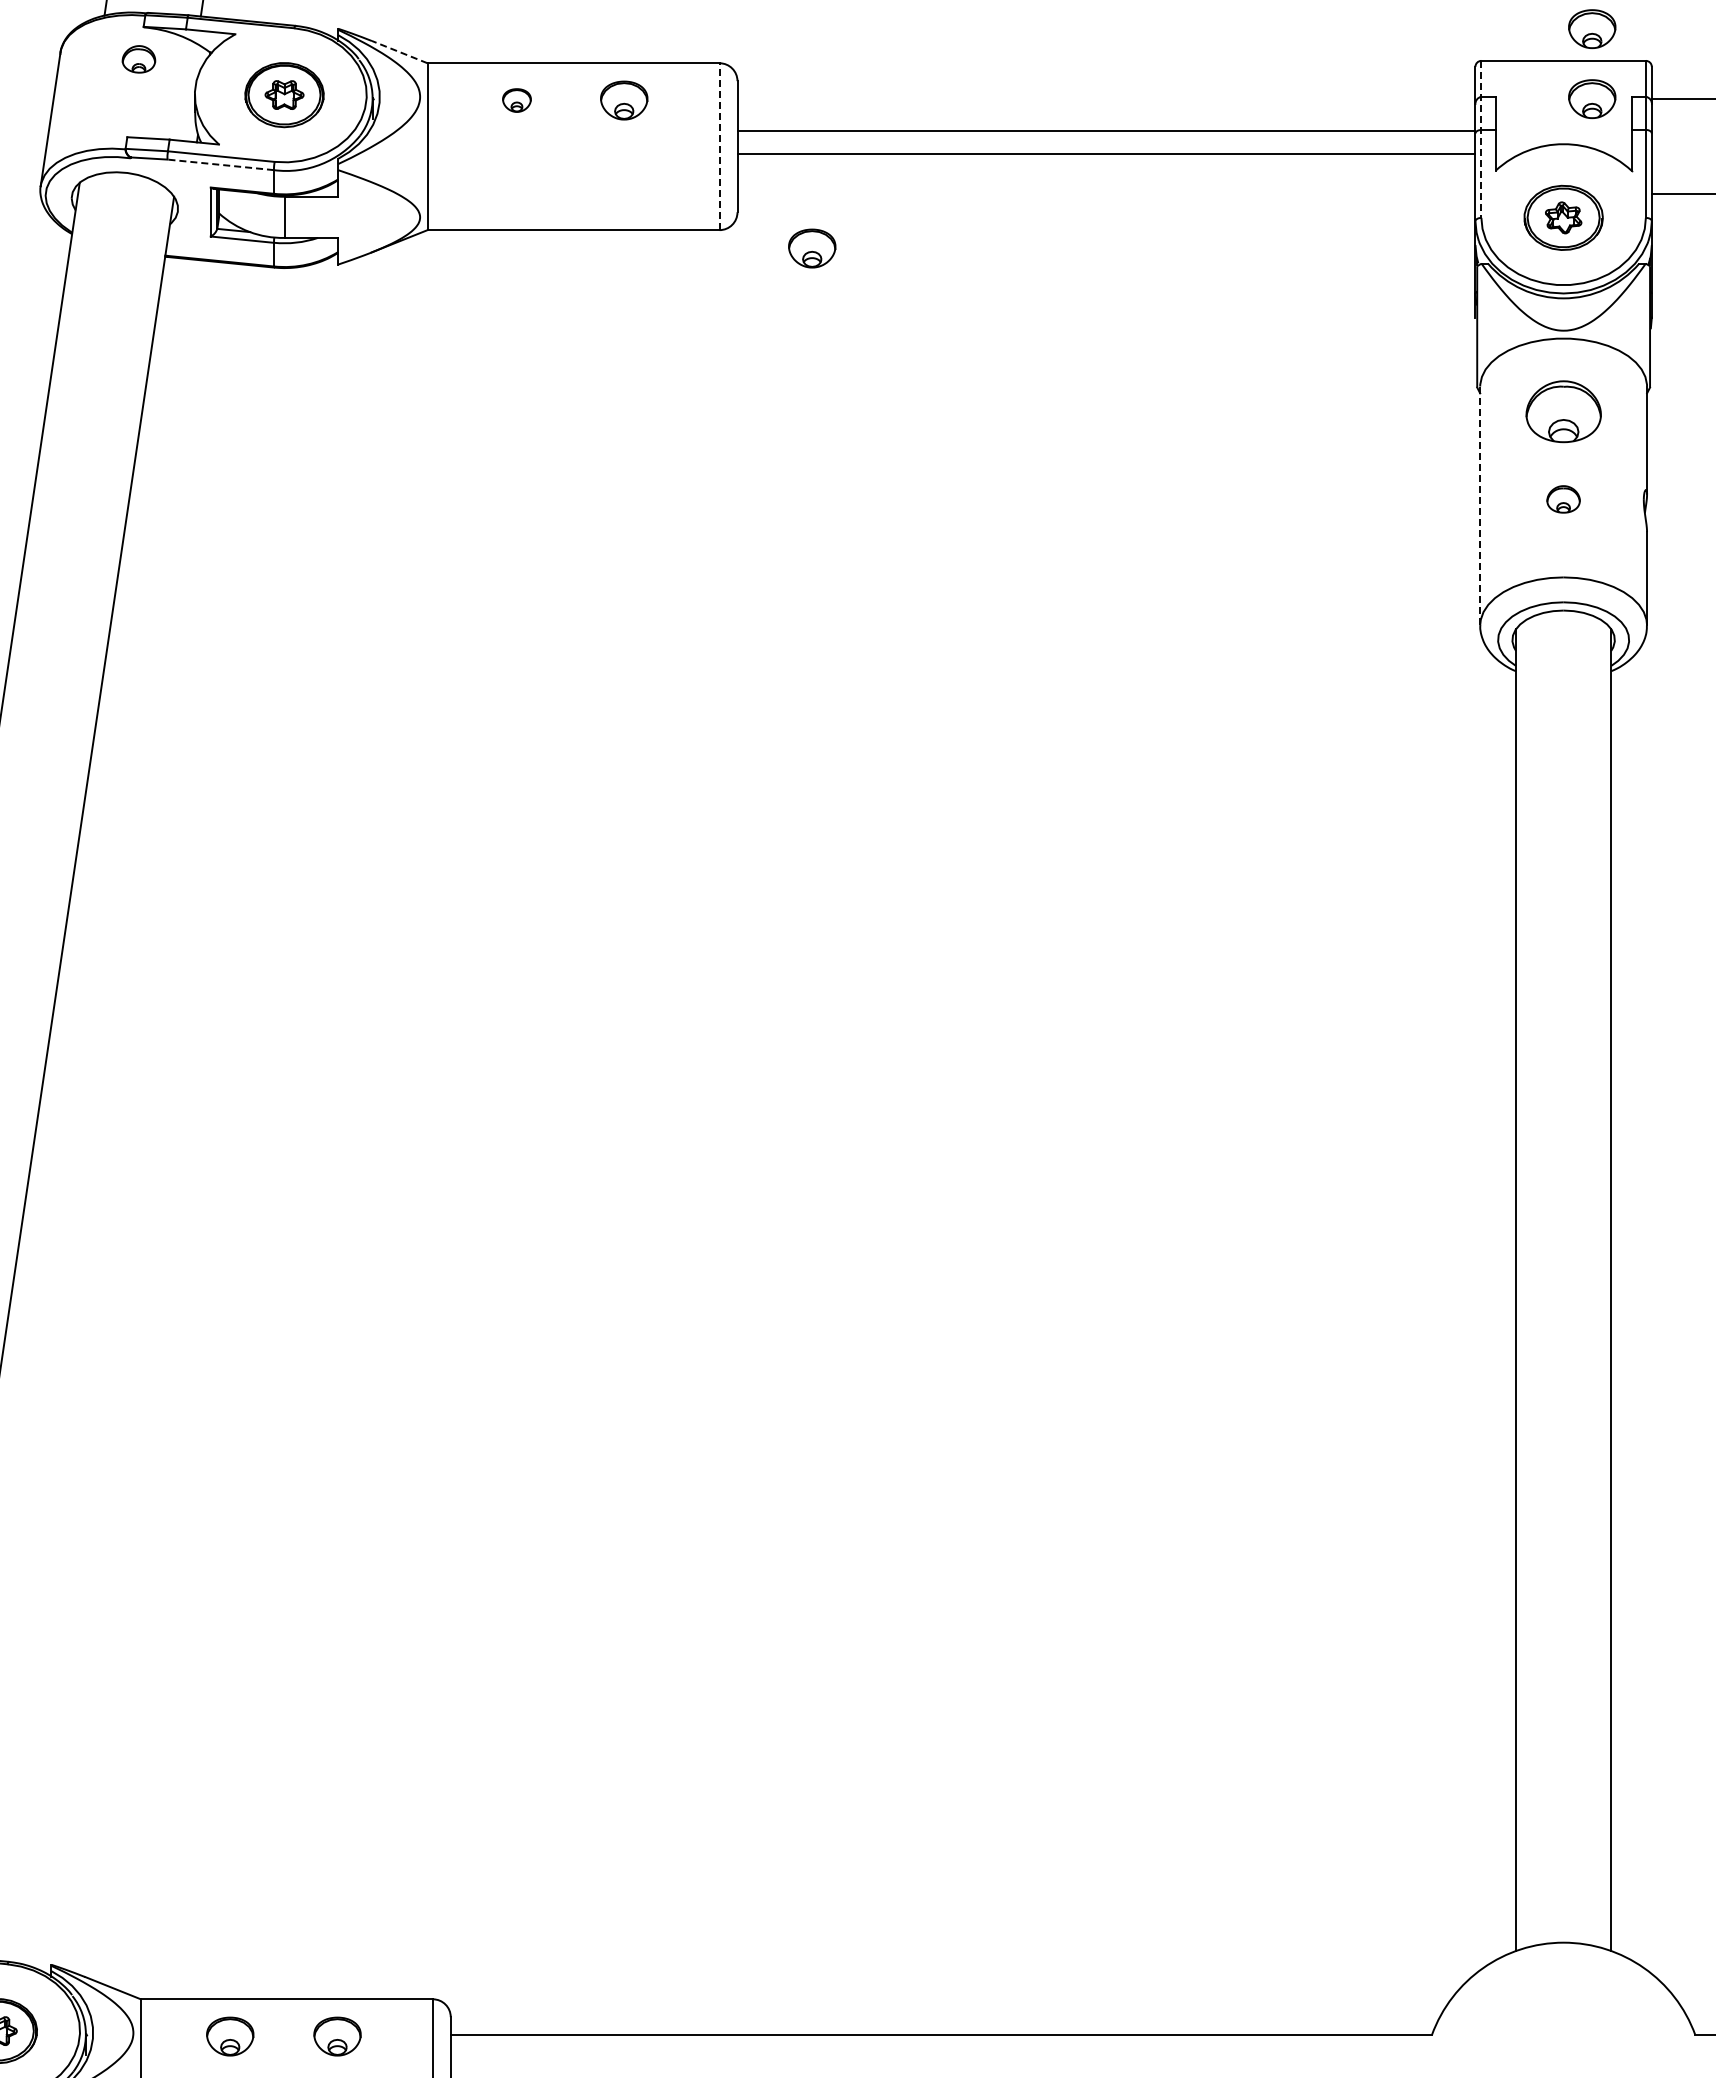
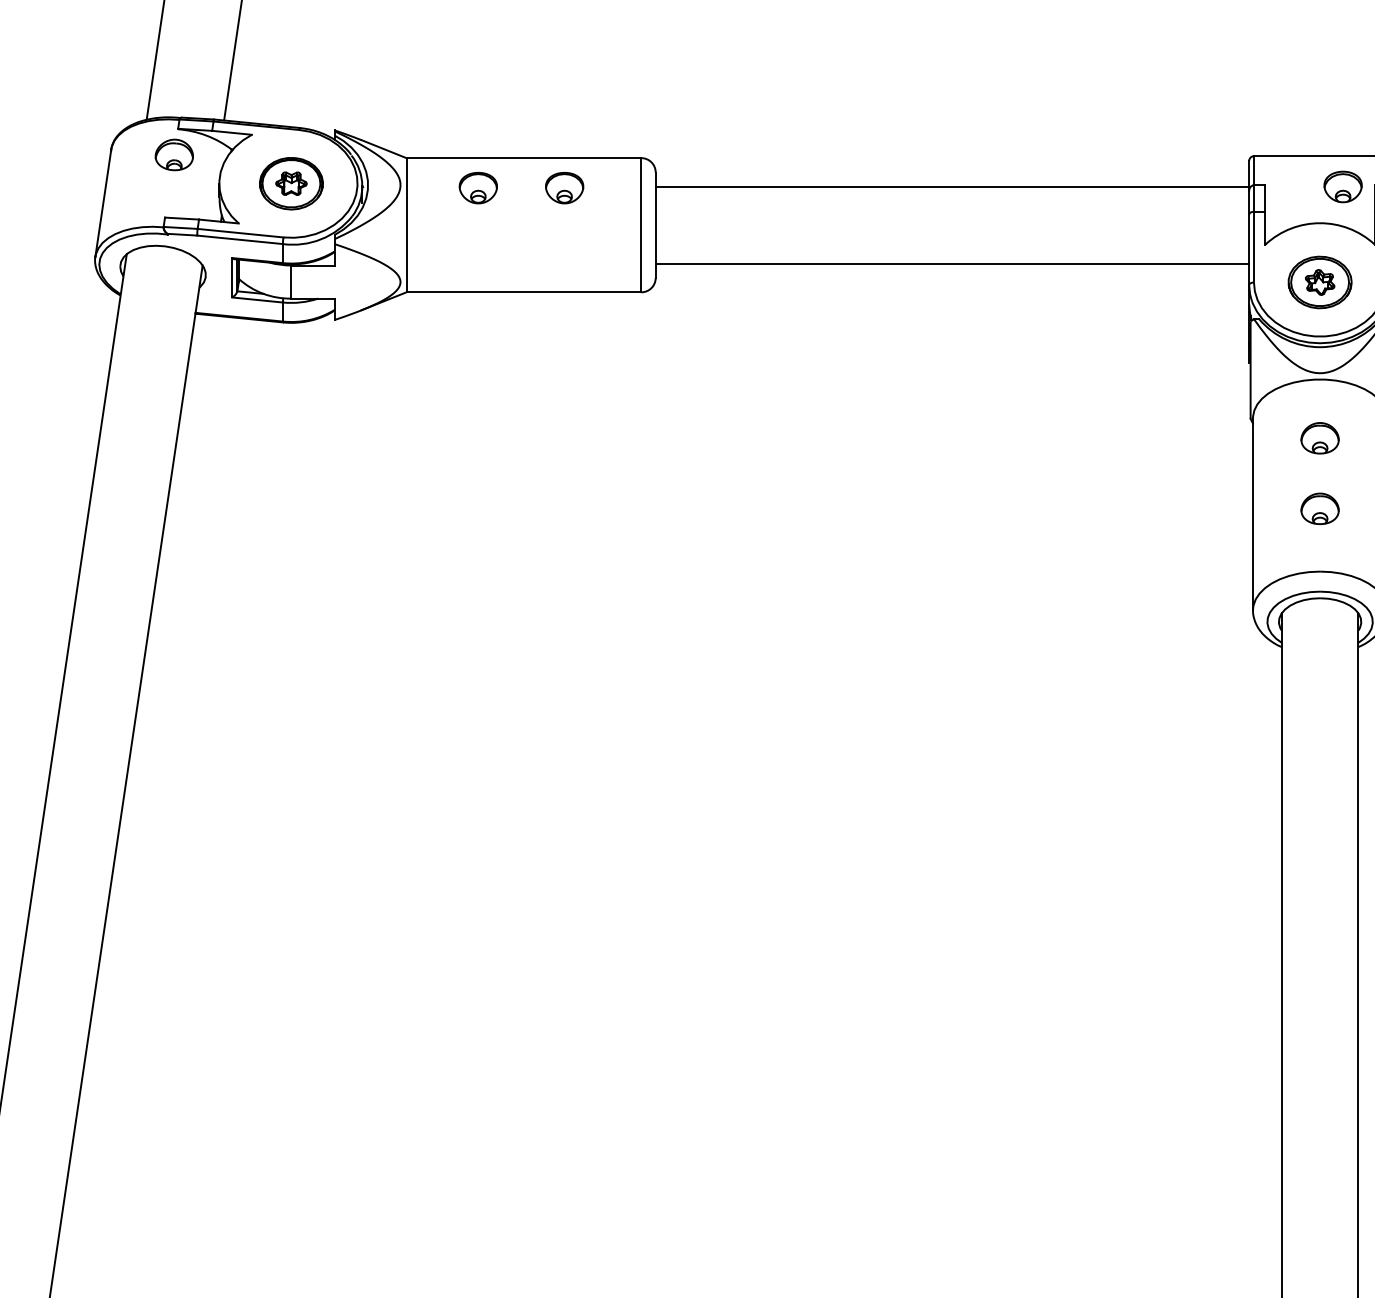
part: (1592, 28) -> (1343, 130), removed
line: (399, 52) -> (383, 149), dashed -> solid
part: (138, 59) -> (174, 155), size x1.43
part: (516, 100) -> (477, 188), size x1.67
line: (1106, 131) -> (952, 263), moved
line: (1481, 139) -> (1254, 219), dashed -> solid
line: (719, 146) -> (641, 225), dashed -> solid
line: (1106, 154) -> (952, 187), moved
line: (220, 164) -> (239, 239), dashed -> solid
part: (812, 248) -> (716, 307), removed
part: (1563, 411) -> (1319, 438), size x0.62
part: (1563, 499) -> (1319, 508), size x1.43
line: (1480, 506) -> (1253, 514), dashed -> solid

